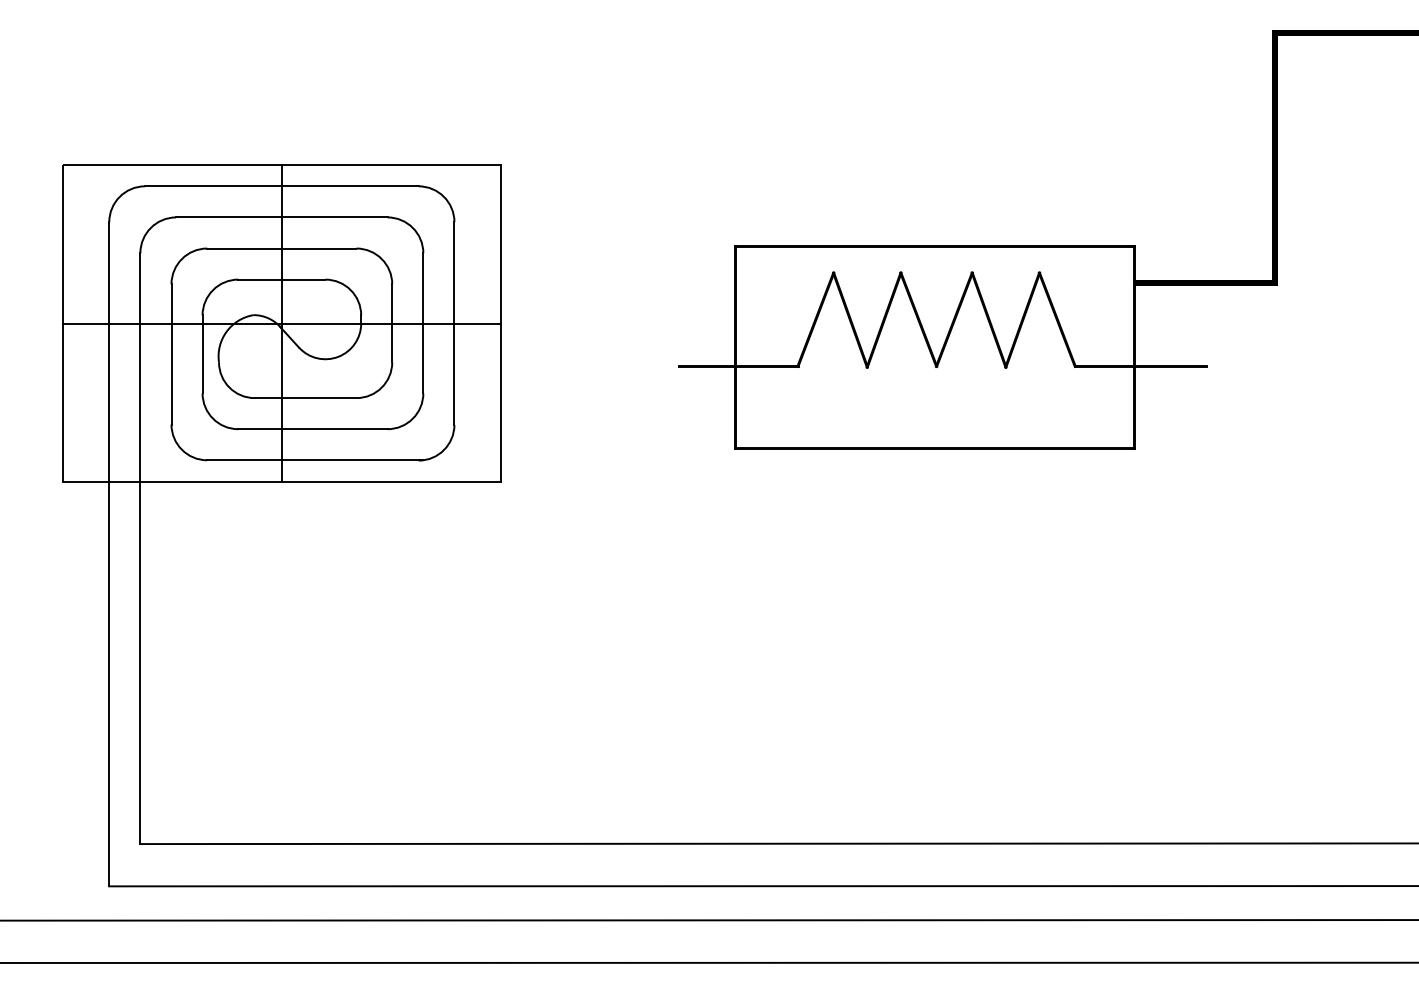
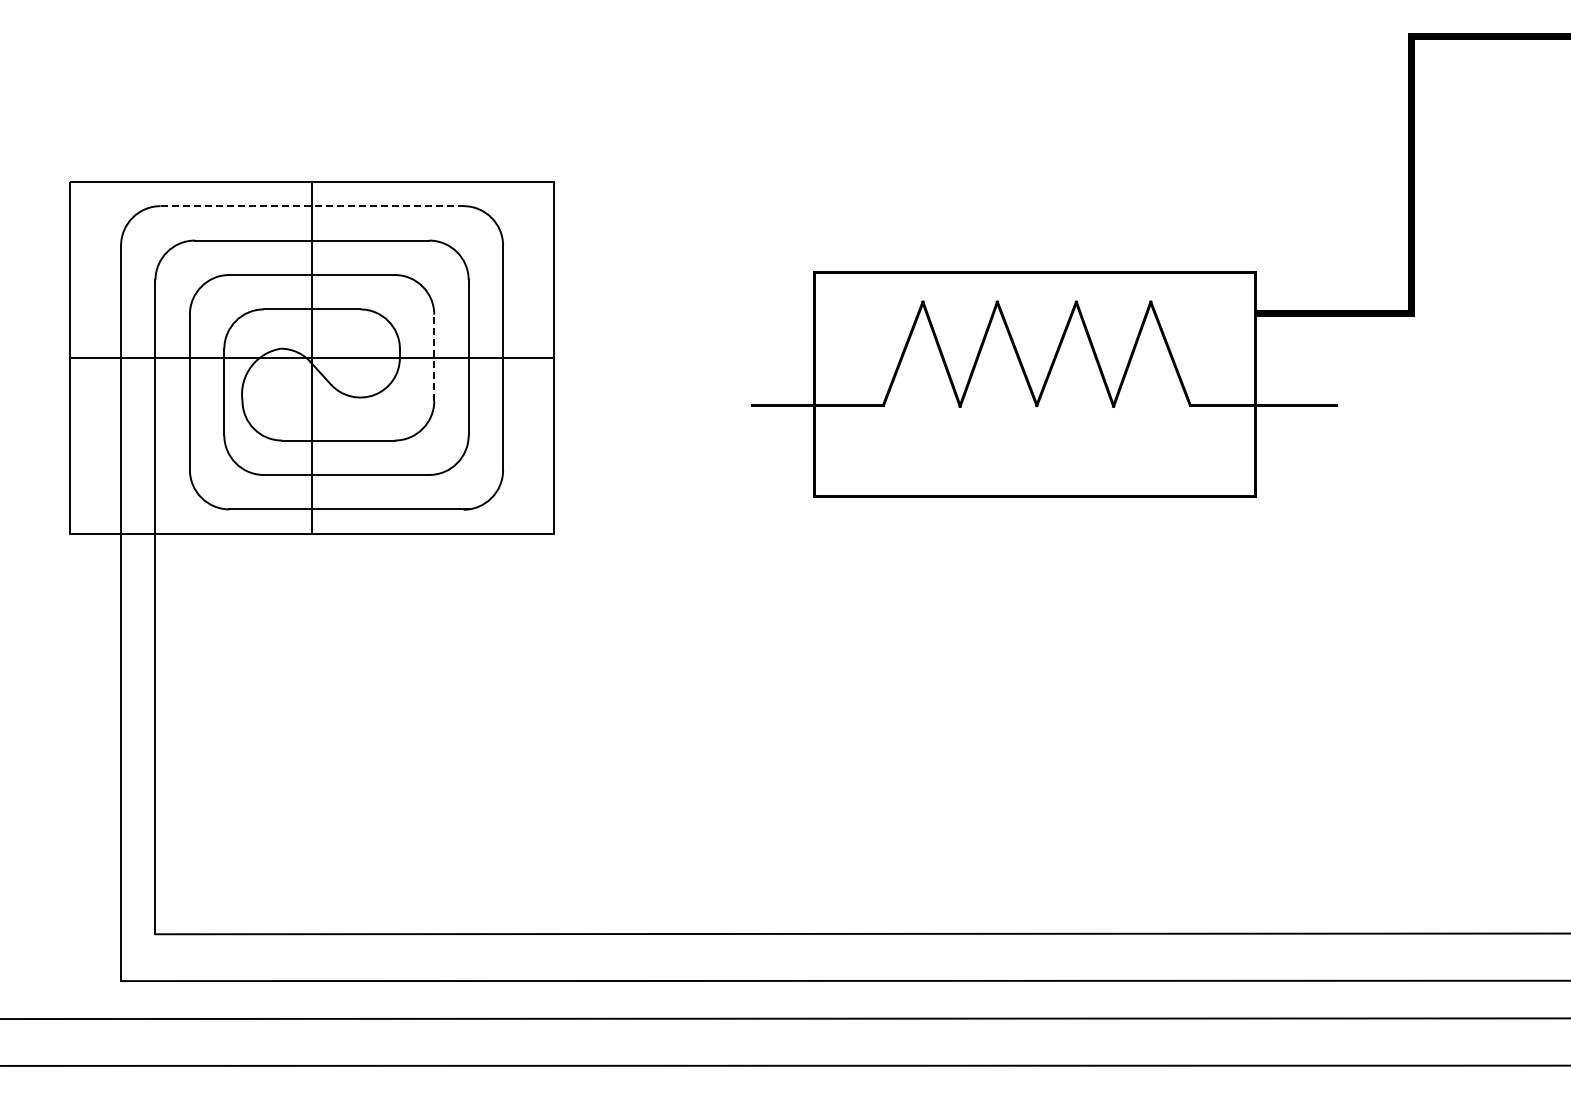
line: (282, 186) -> (312, 206), solid -> dashed
line: (392, 323) -> (434, 357), solid -> dashed

